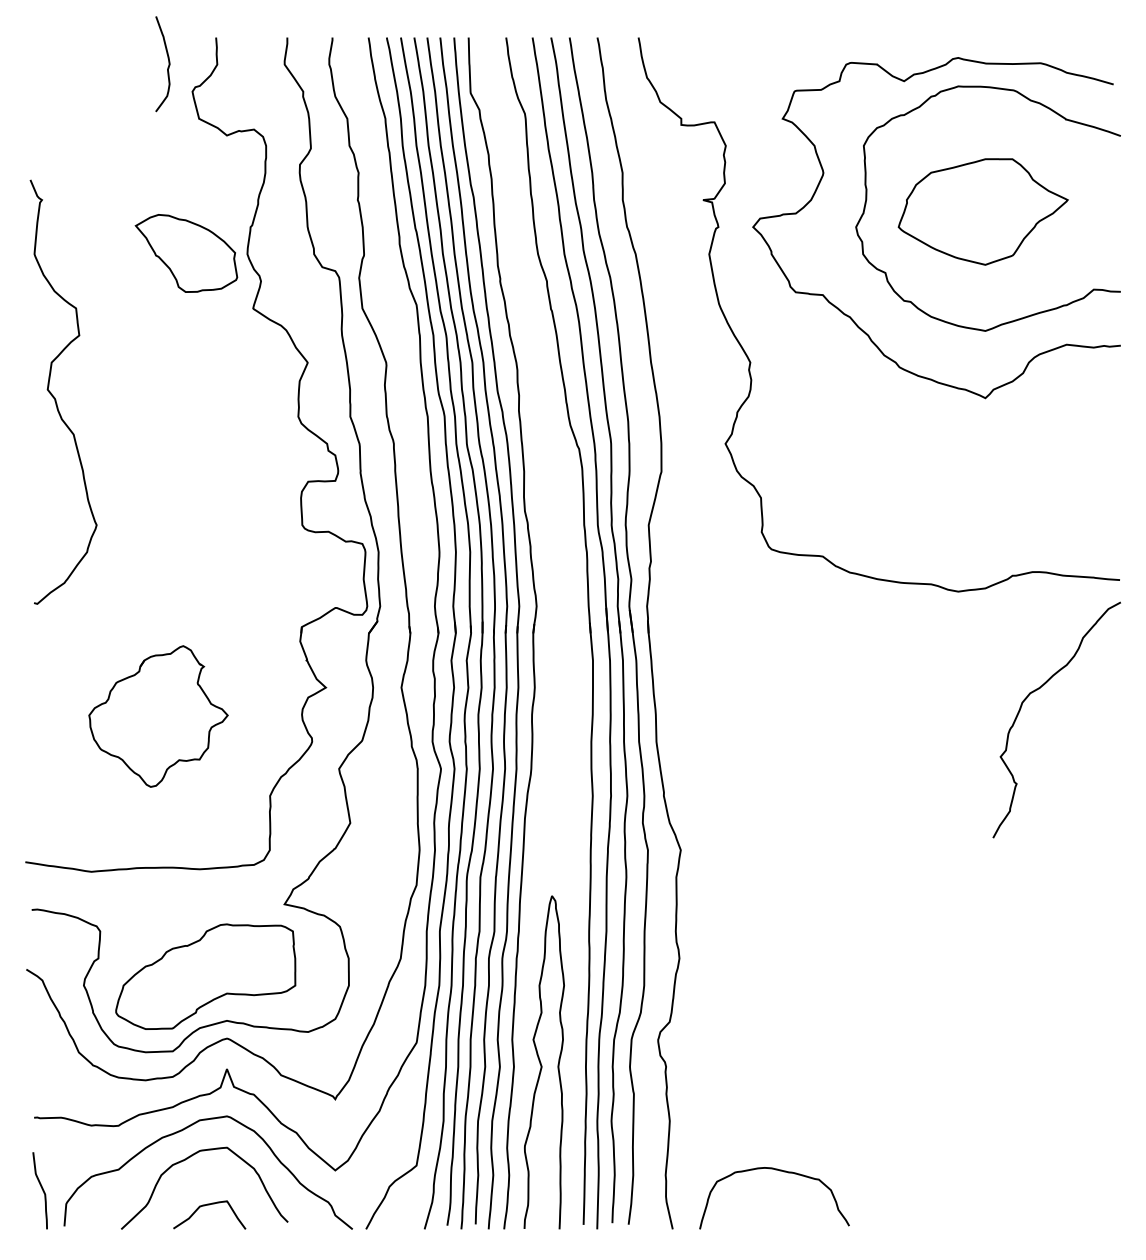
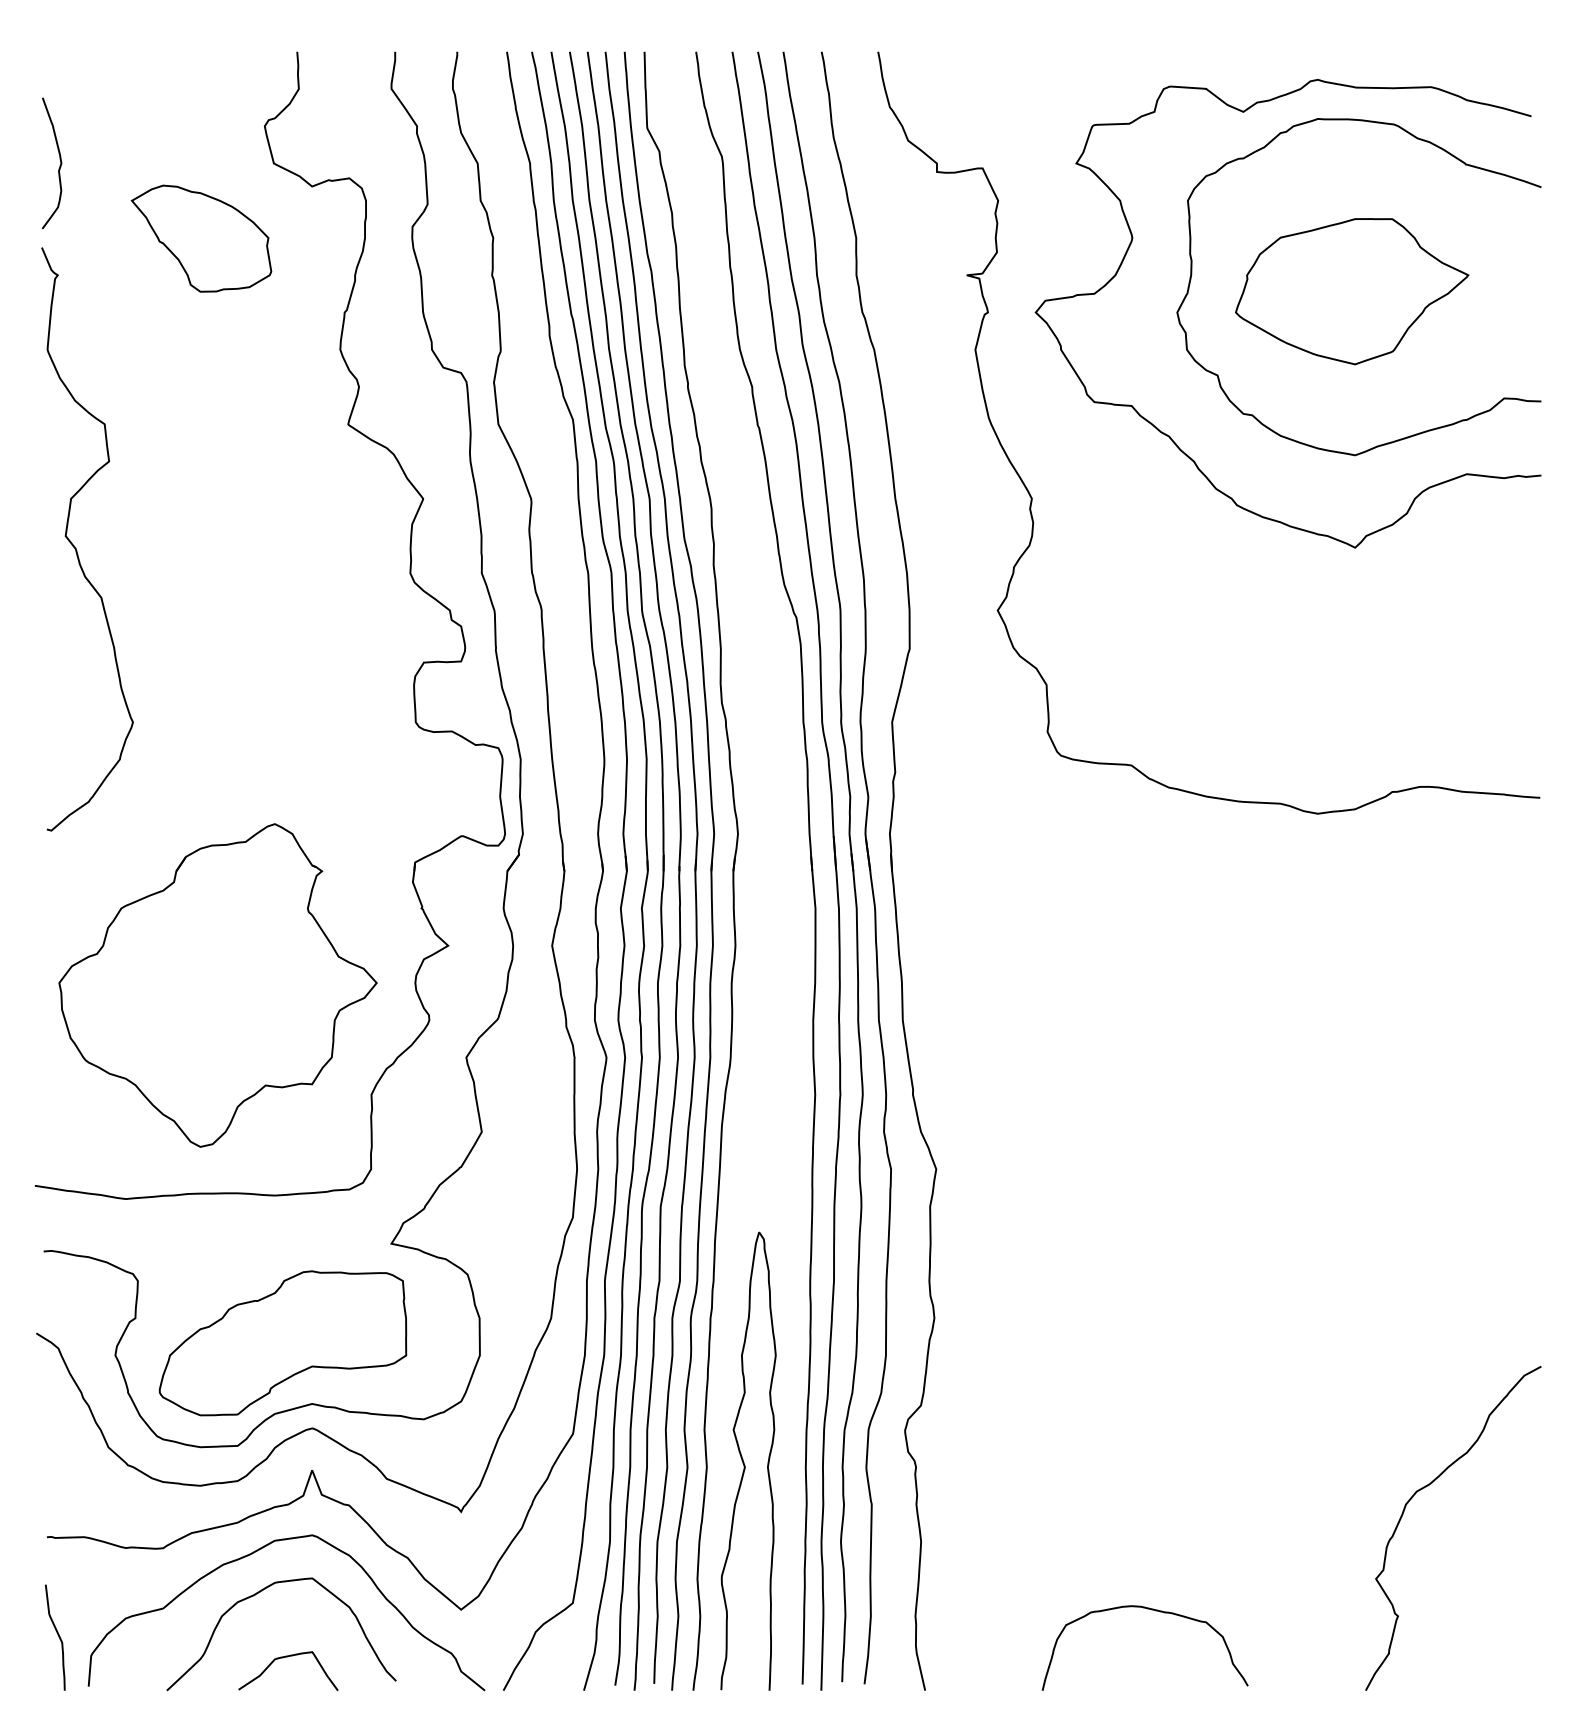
curve: (168, 65) -> (59, 165), moved
part: (186, 253) -> (201, 238), moved
curve: (1037, 690) -> (1426, 1487), moved
part: (158, 716) -> (217, 985), size x1.67
curve: (782, 1171) -> (1155, 1611), moved

